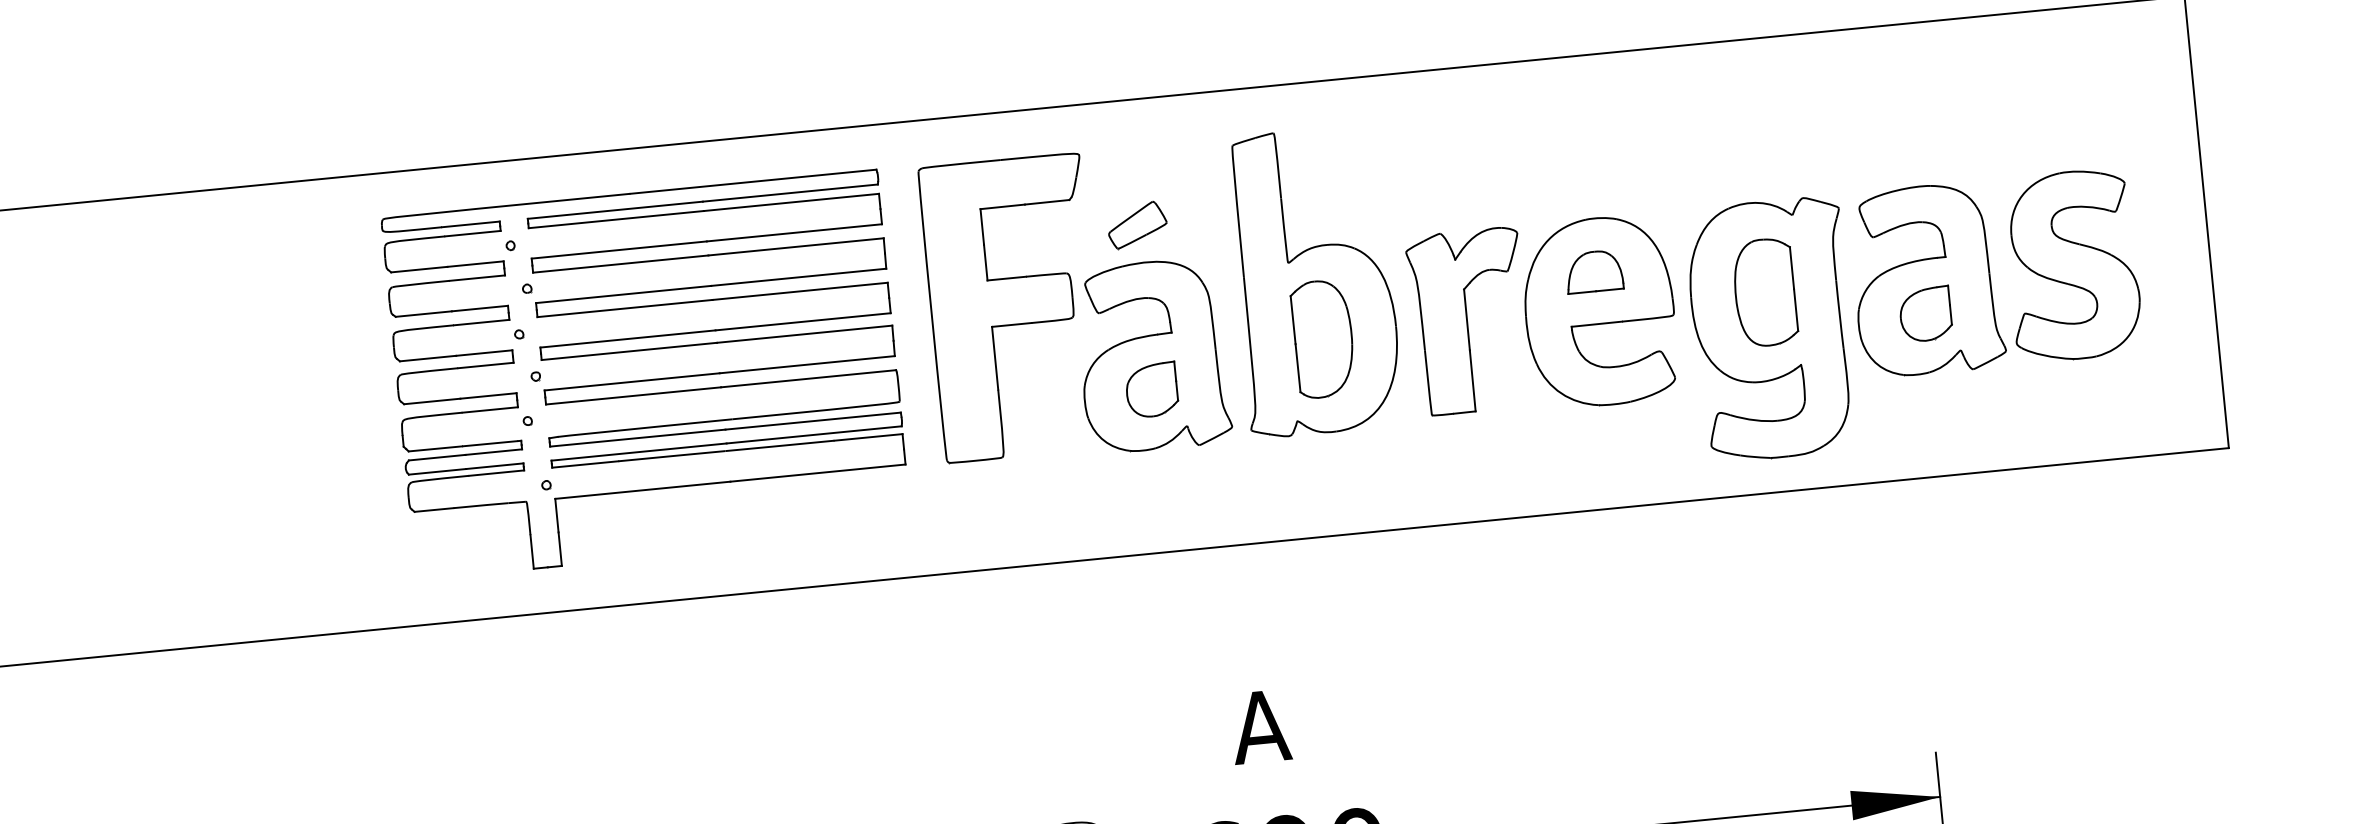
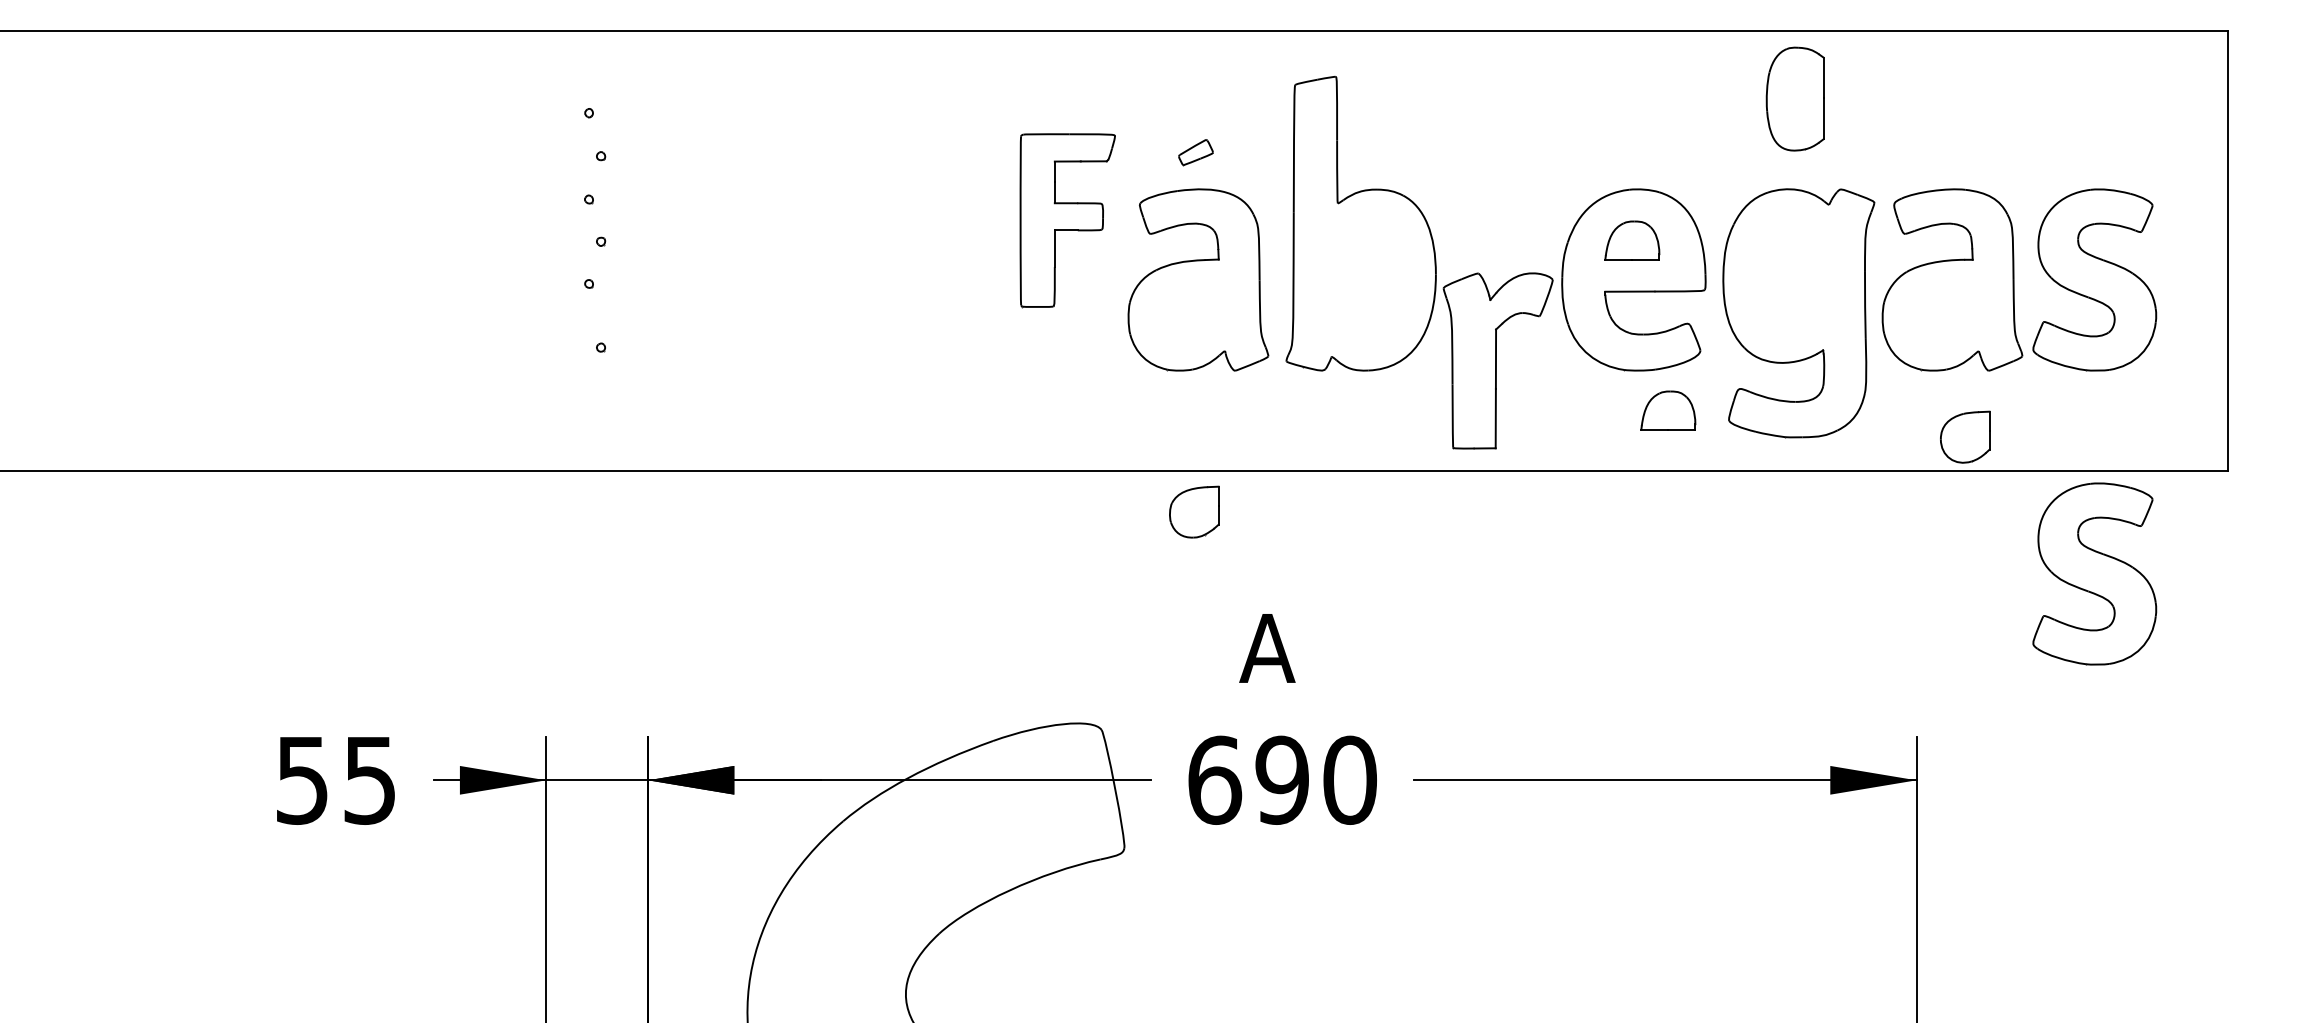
part: (1136, 225) -> (1195, 152), size x0.6
part: (1764, 292) -> (1794, 98), moved
part: (1012, 307) -> (1067, 220), size x0.6
part: (1925, 313) -> (1965, 436), moved
part: (1468, 321) -> (1497, 360), moved
part: (1323, 338) -> (1364, 279), removed
part: (646, 374) -> (708, 250), removed
part: (1152, 389) -> (1194, 511), moved
part: (1648, 442) -> (1668, 410), added
part: (2102, 566) -> (2094, 573), added

